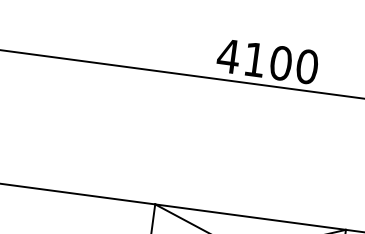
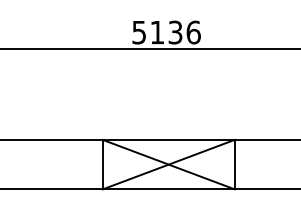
text: (266, 61) -> (165, 32), 4100 -> 5136

